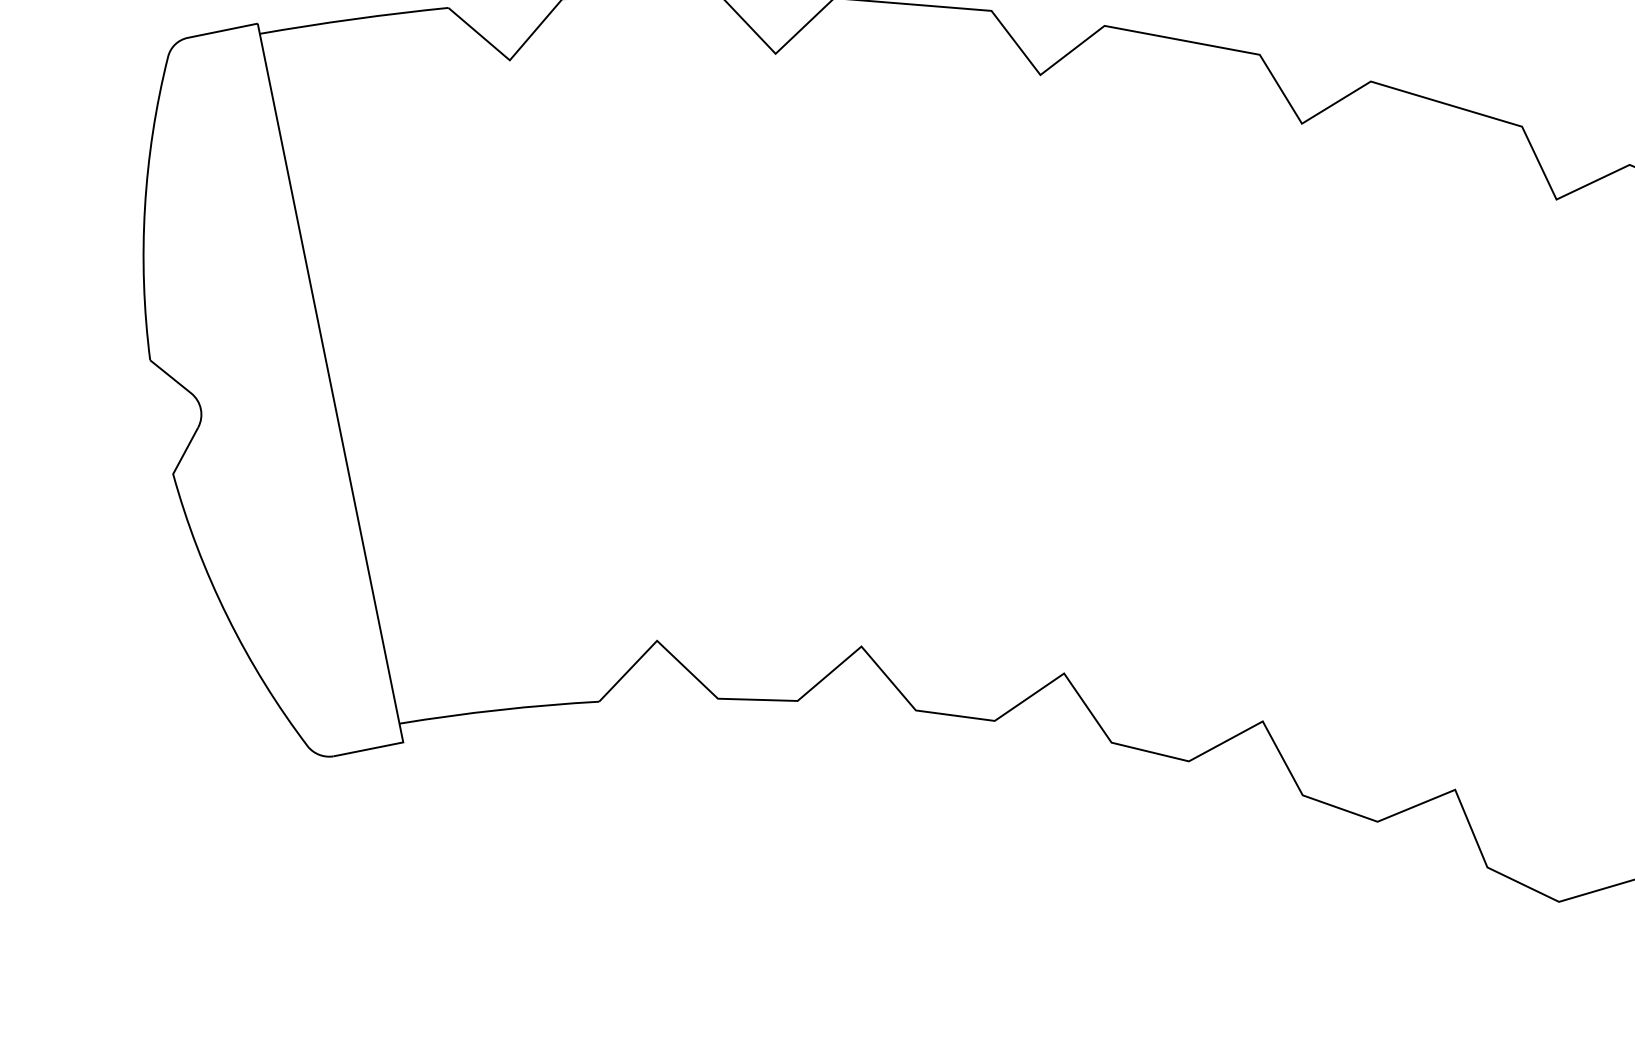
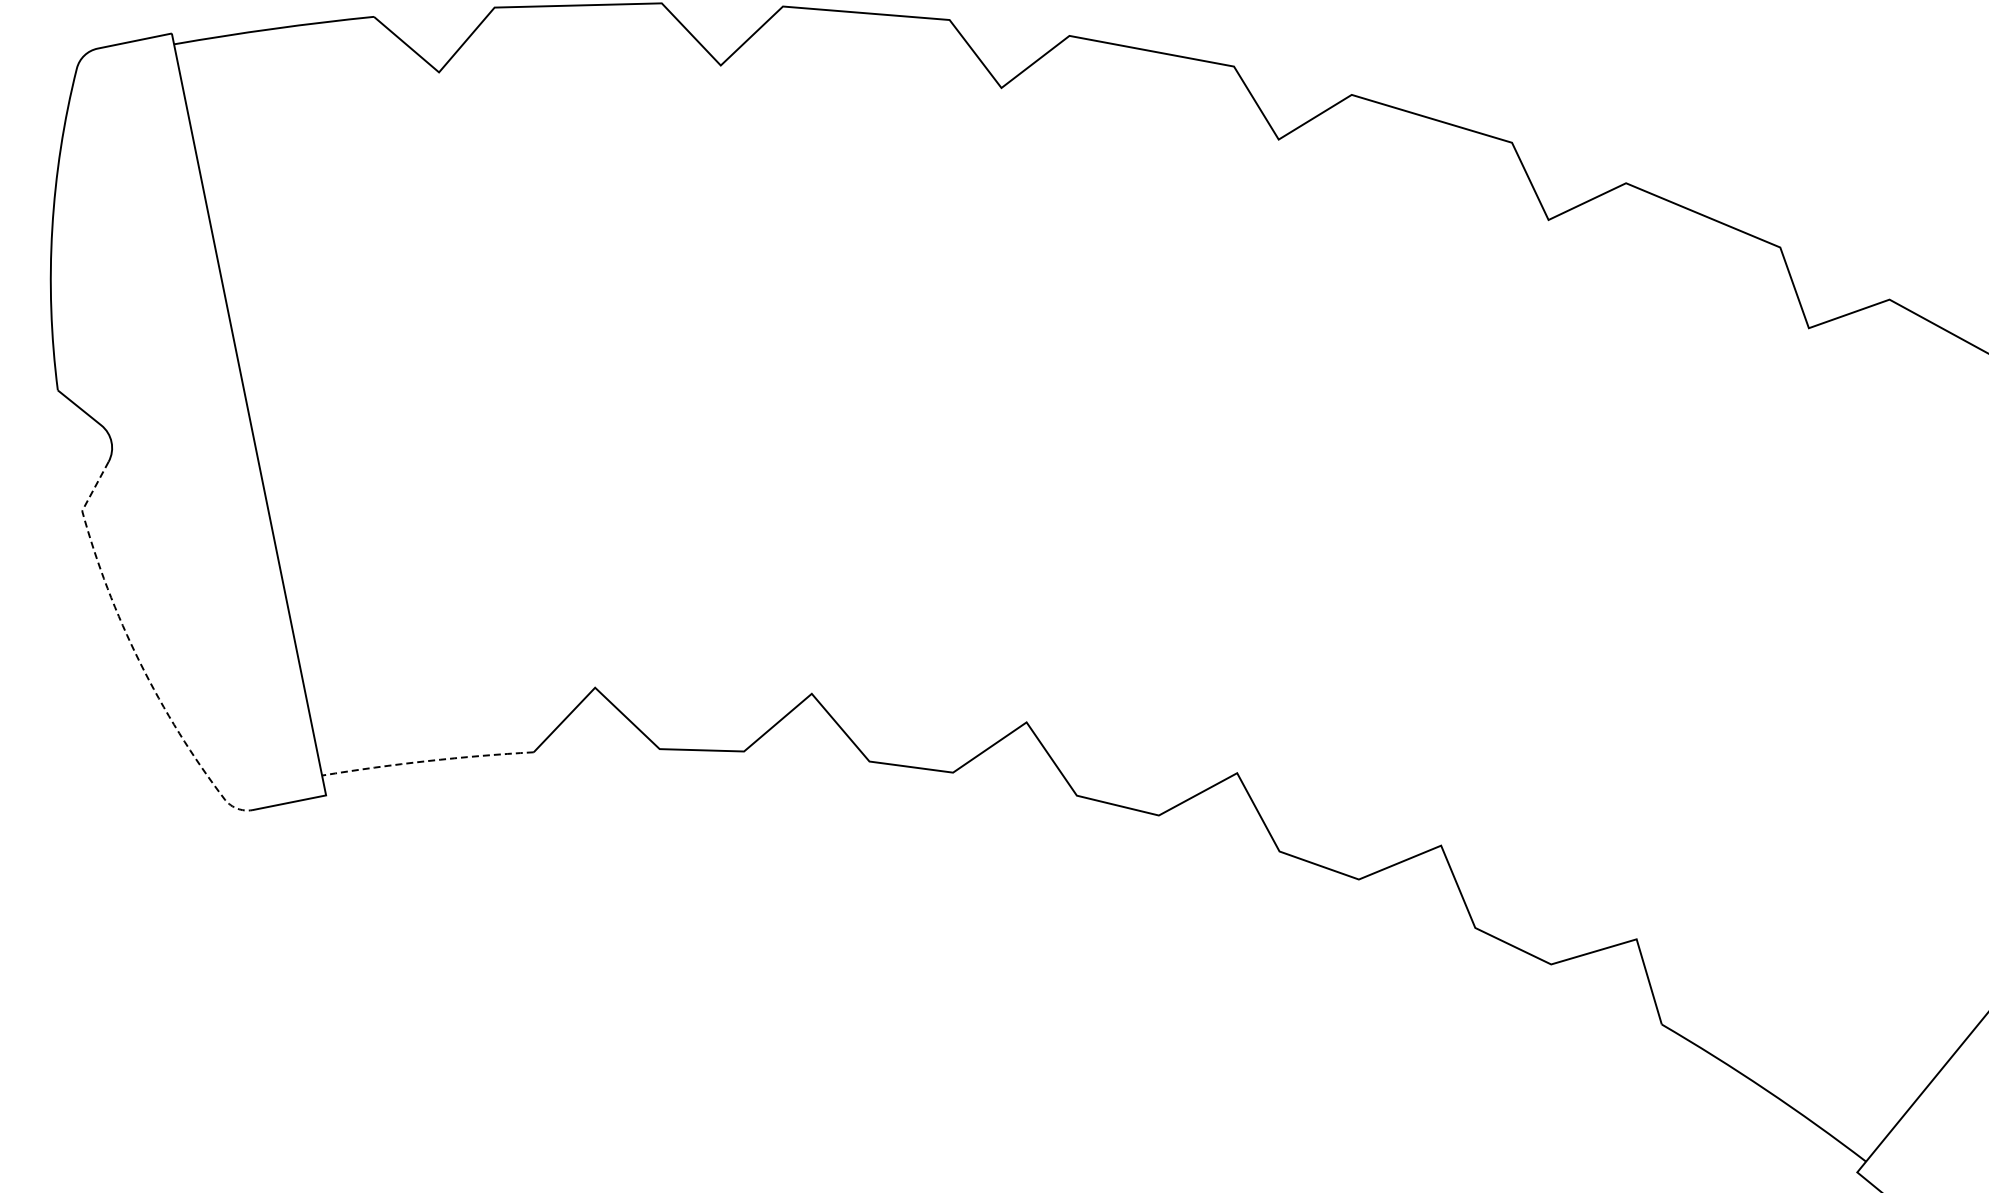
line: (224, 609) -> (136, 654), solid -> dashed
line: (498, 710) -> (427, 761), solid -> dashed

